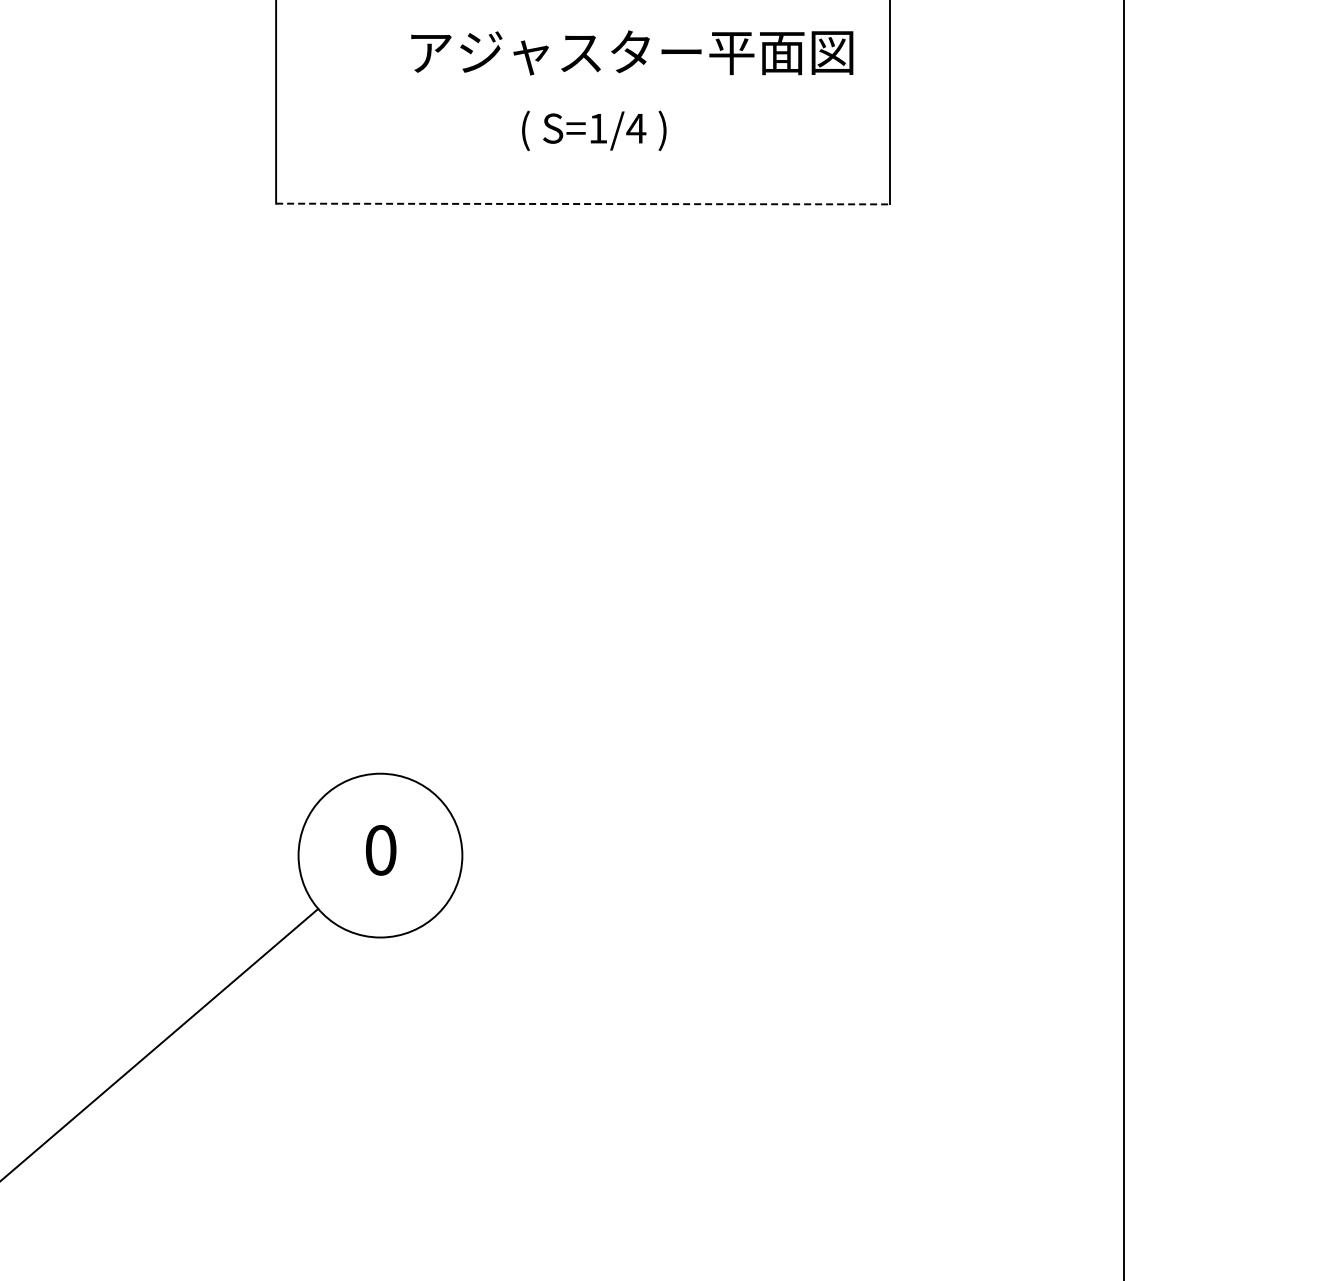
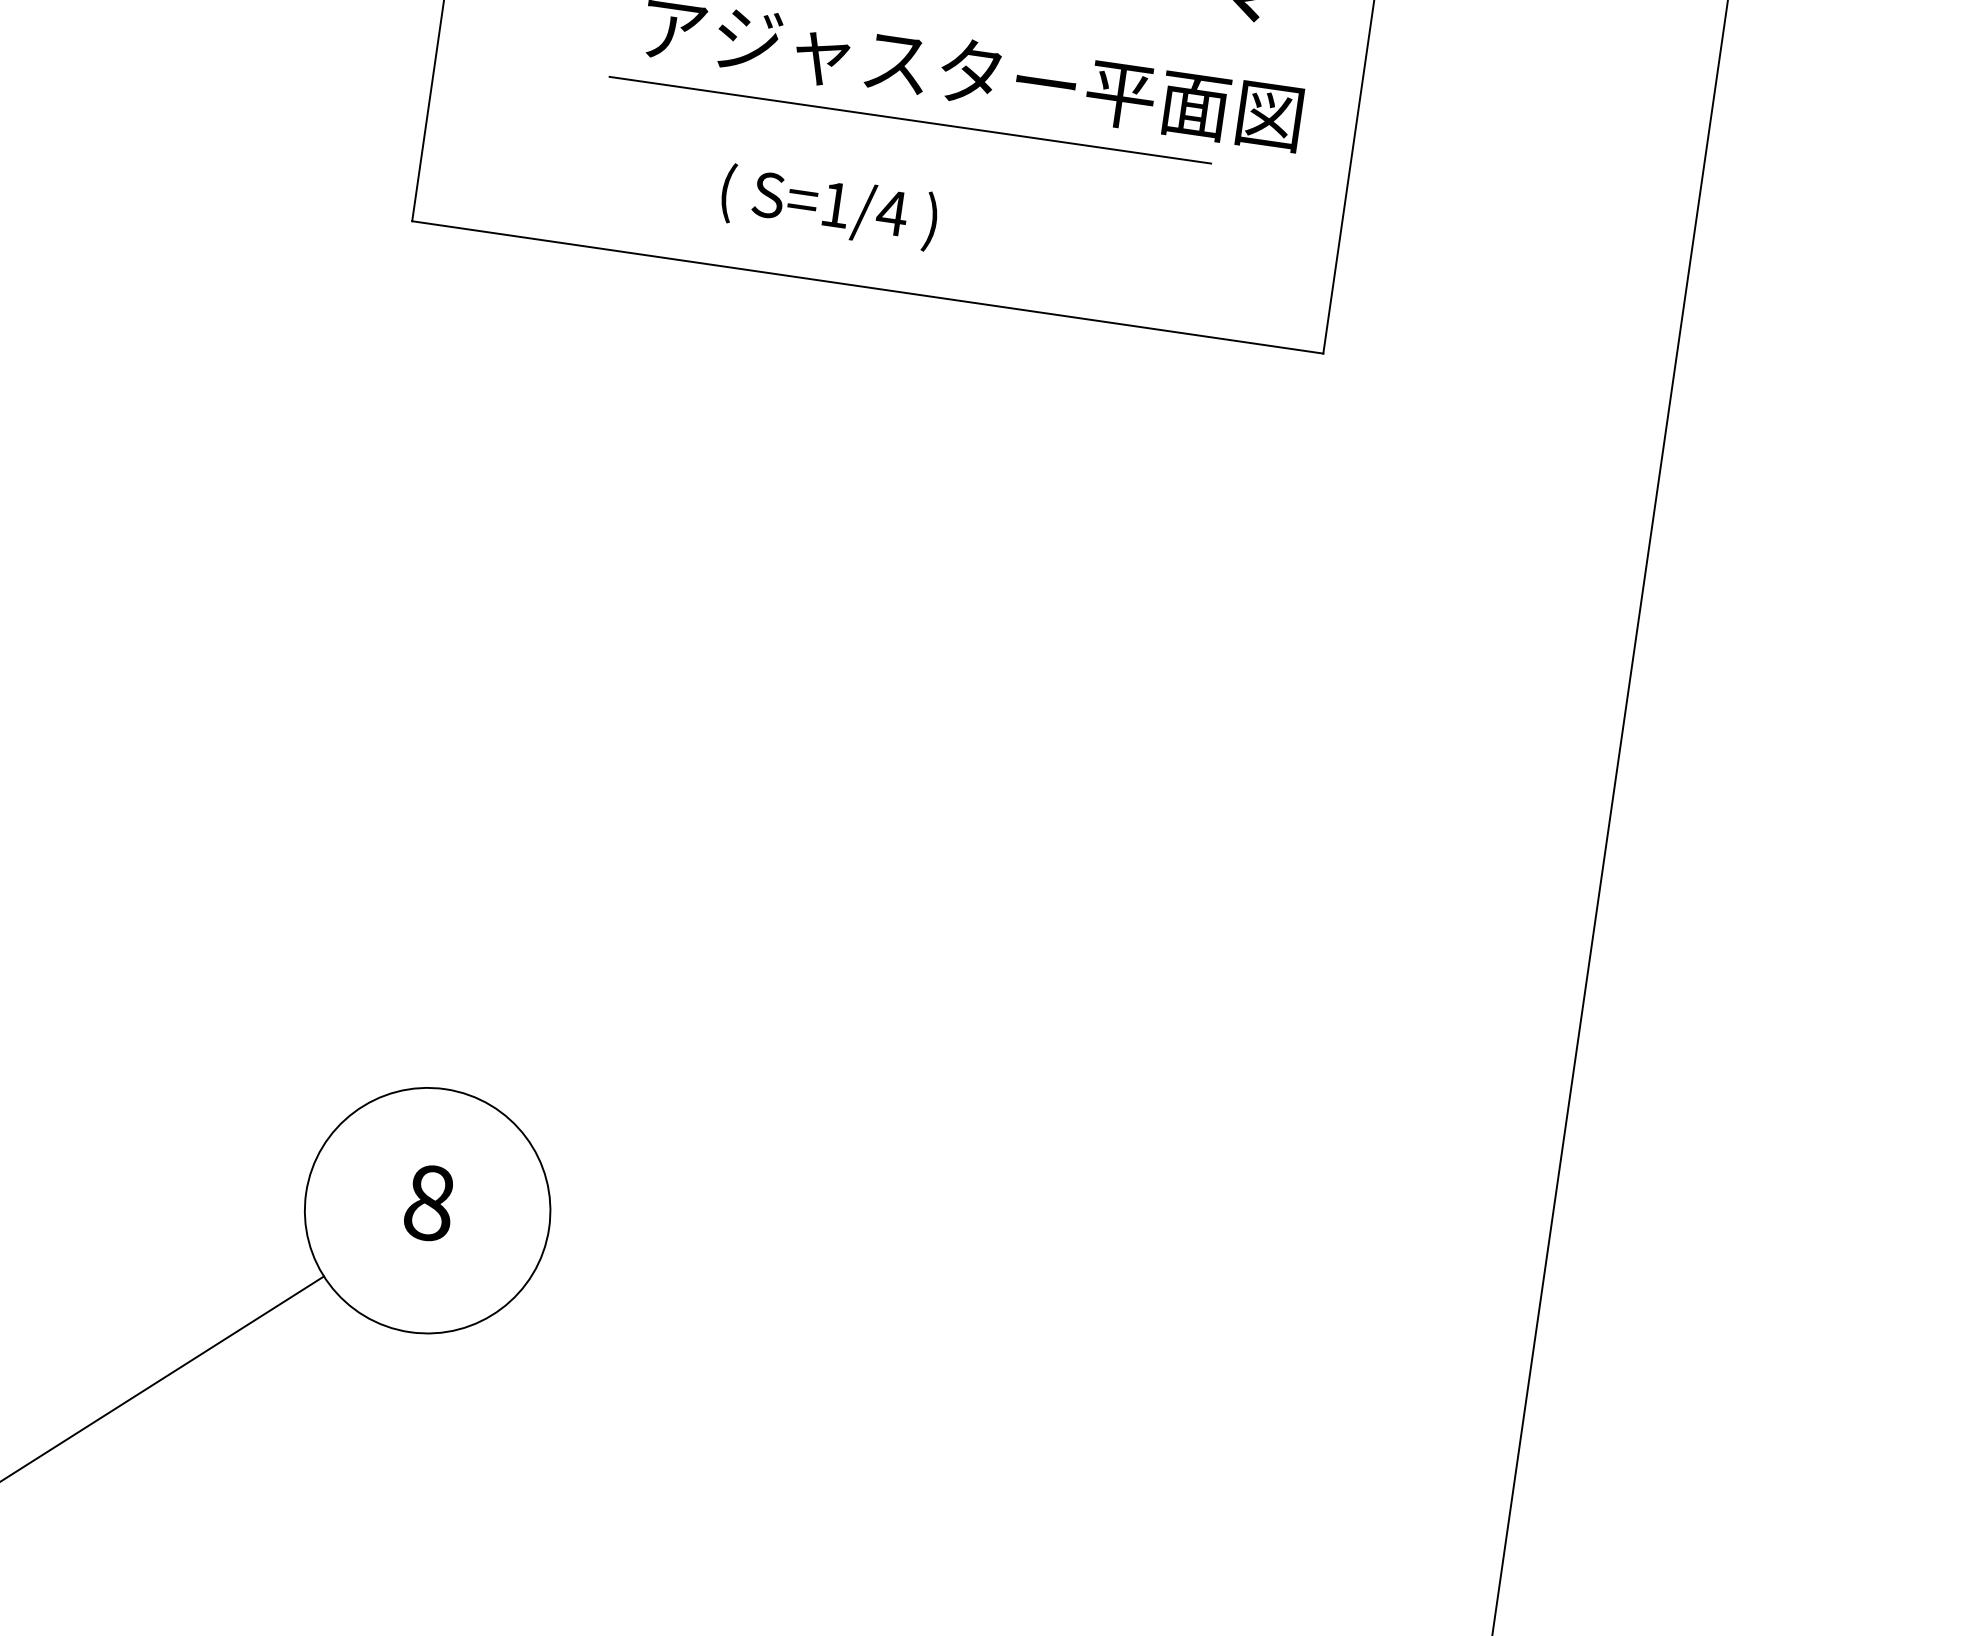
line: (595, 89) -> (910, 120), added
text: (594, 130) -> (829, 206), moved
line: (583, 204) -> (868, 288), dashed -> solid
text: (380, 850) -> (428, 1203), 0 -> 8

